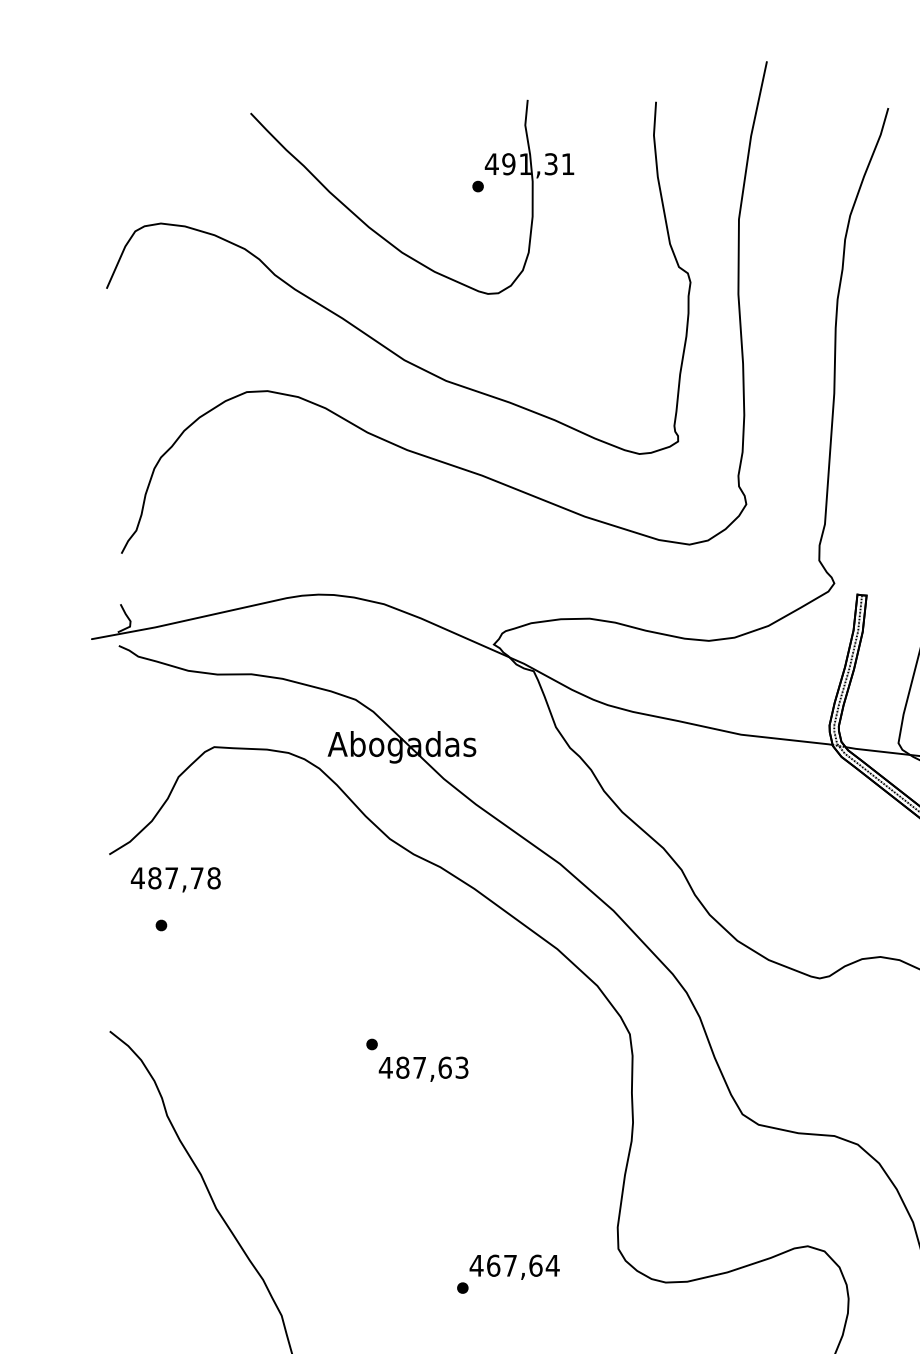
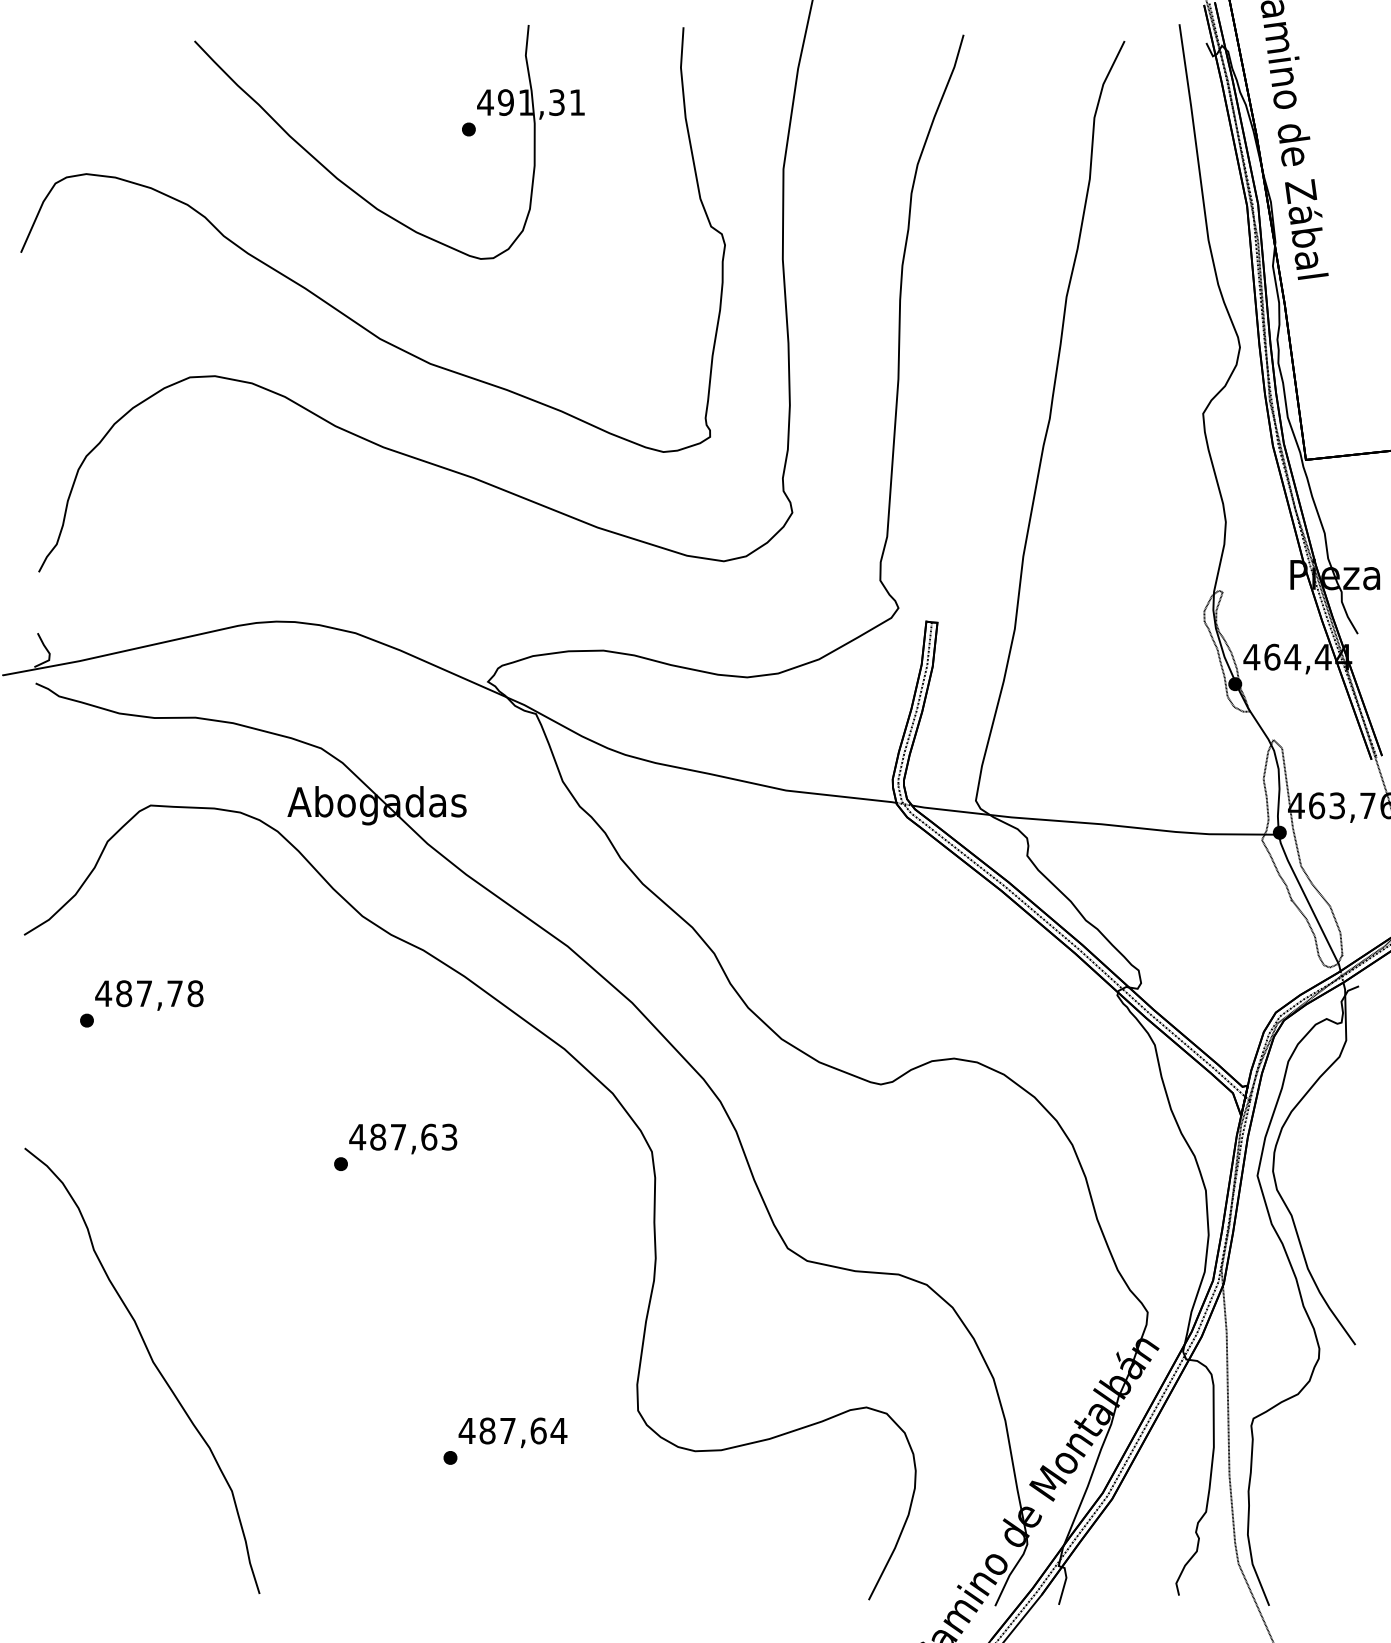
text: (175, 879) -> (149, 995), moved
text: (423, 1068) -> (403, 1138), moved
text: (493, 1265) -> (487, 1430), 467,64 -> 487,64

